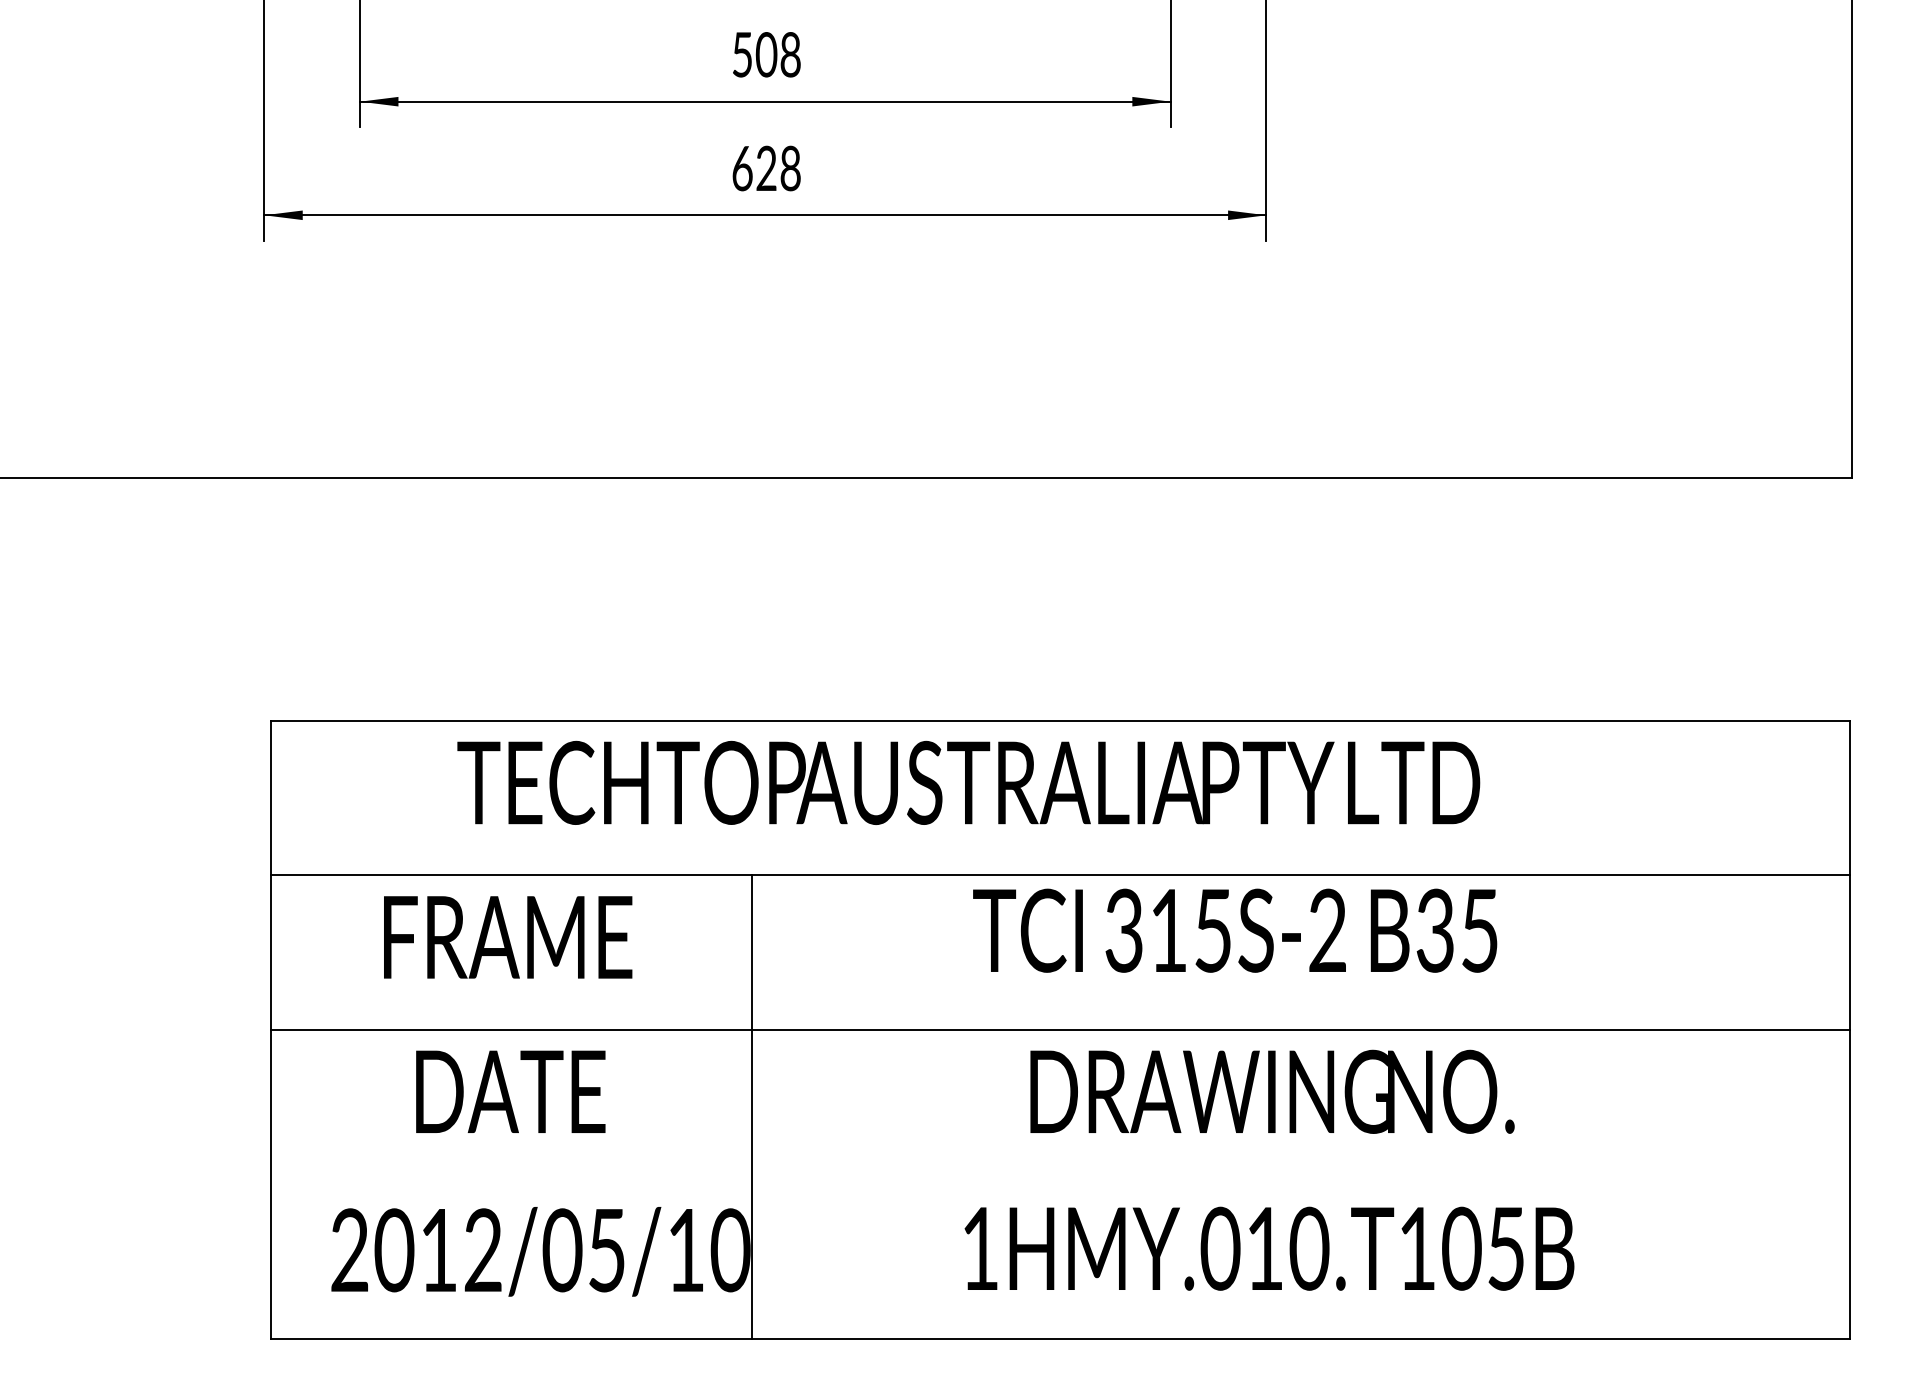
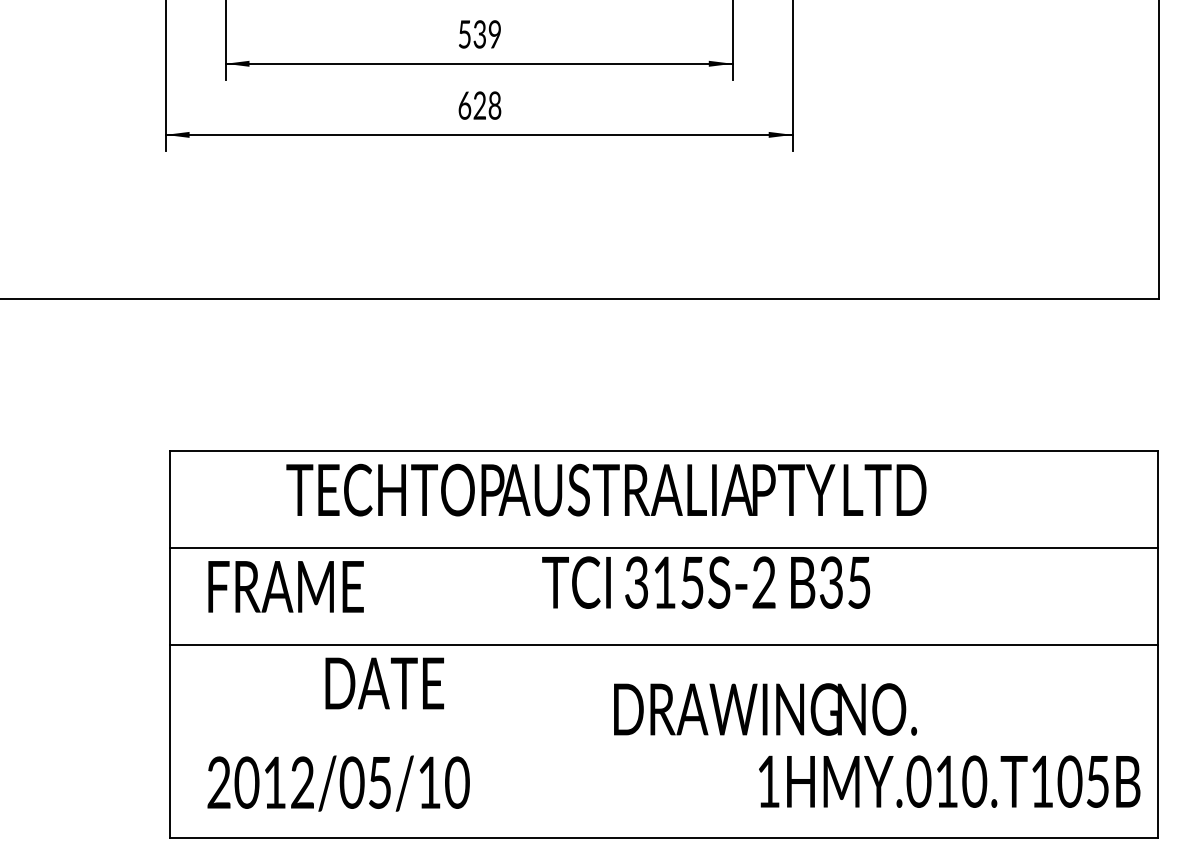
text: (778, 54) -> (487, 34), 508 -> 539
text: (1235, 930) -> (706, 582), moved
text: (507, 936) -> (285, 586), moved
text: (510, 1091) -> (384, 683), moved
text: (1272, 1091) -> (765, 709), moved
line: (751, 1107) -> (470, 693), removed
text: (1269, 1248) -> (949, 781), moved

